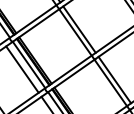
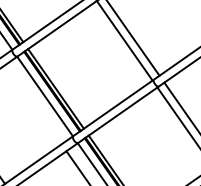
line: (22, 69) -> (33, 104), removed

